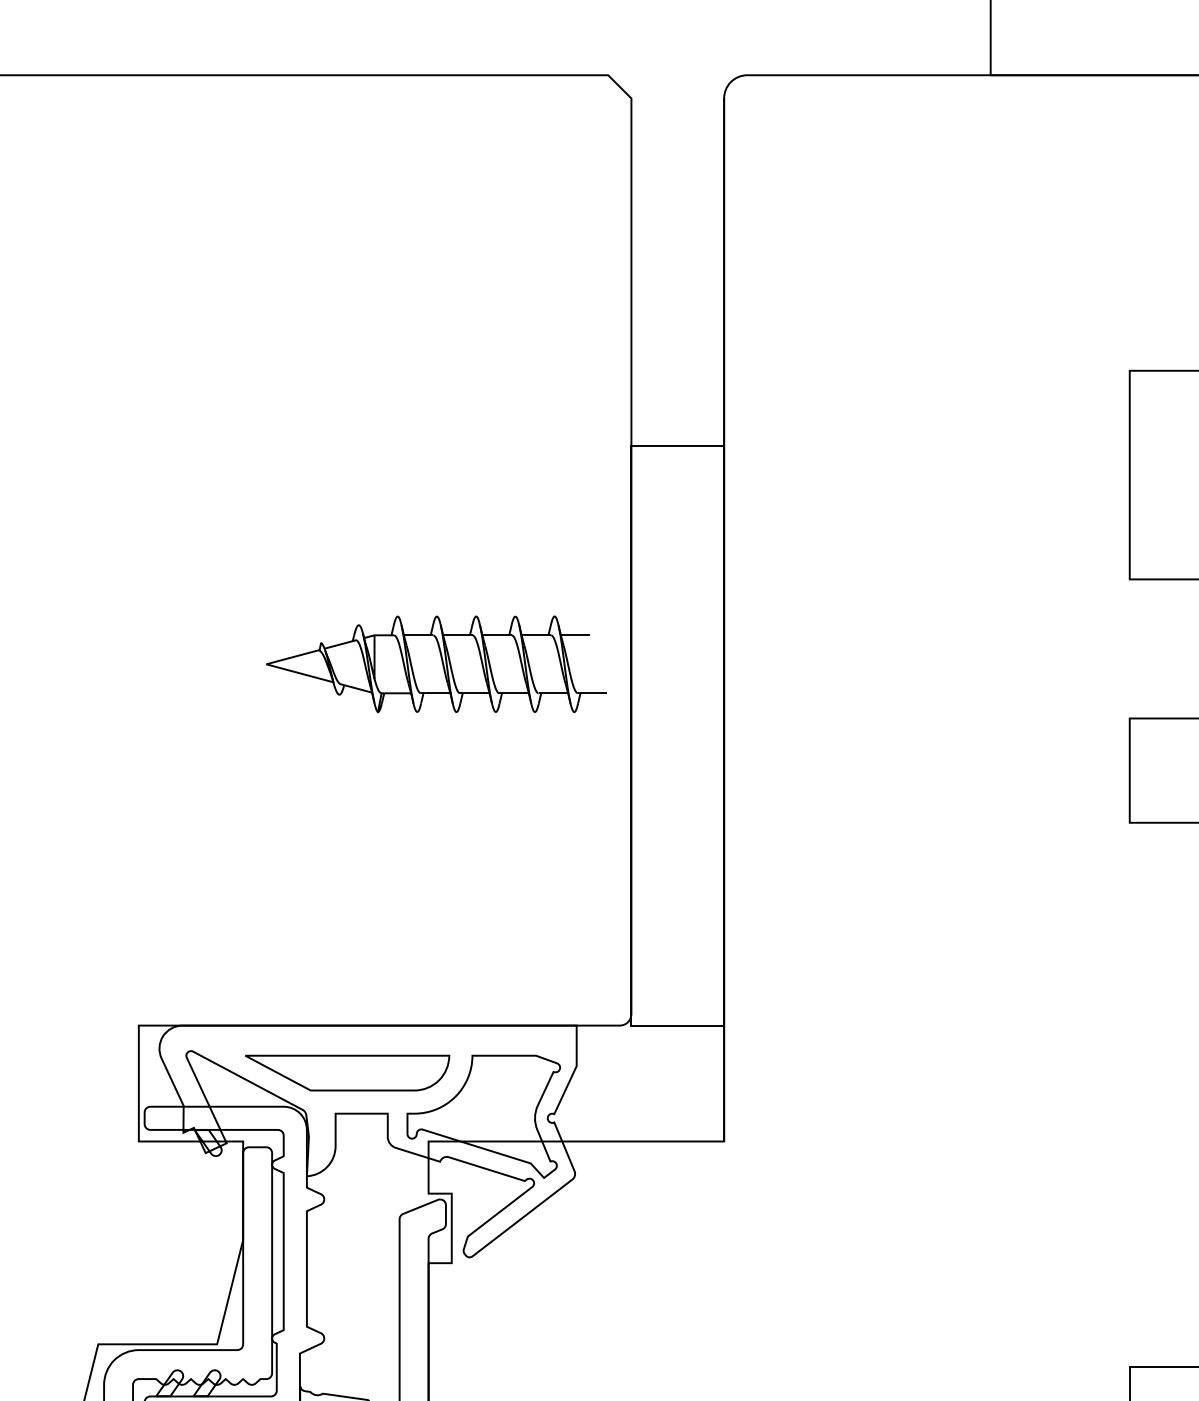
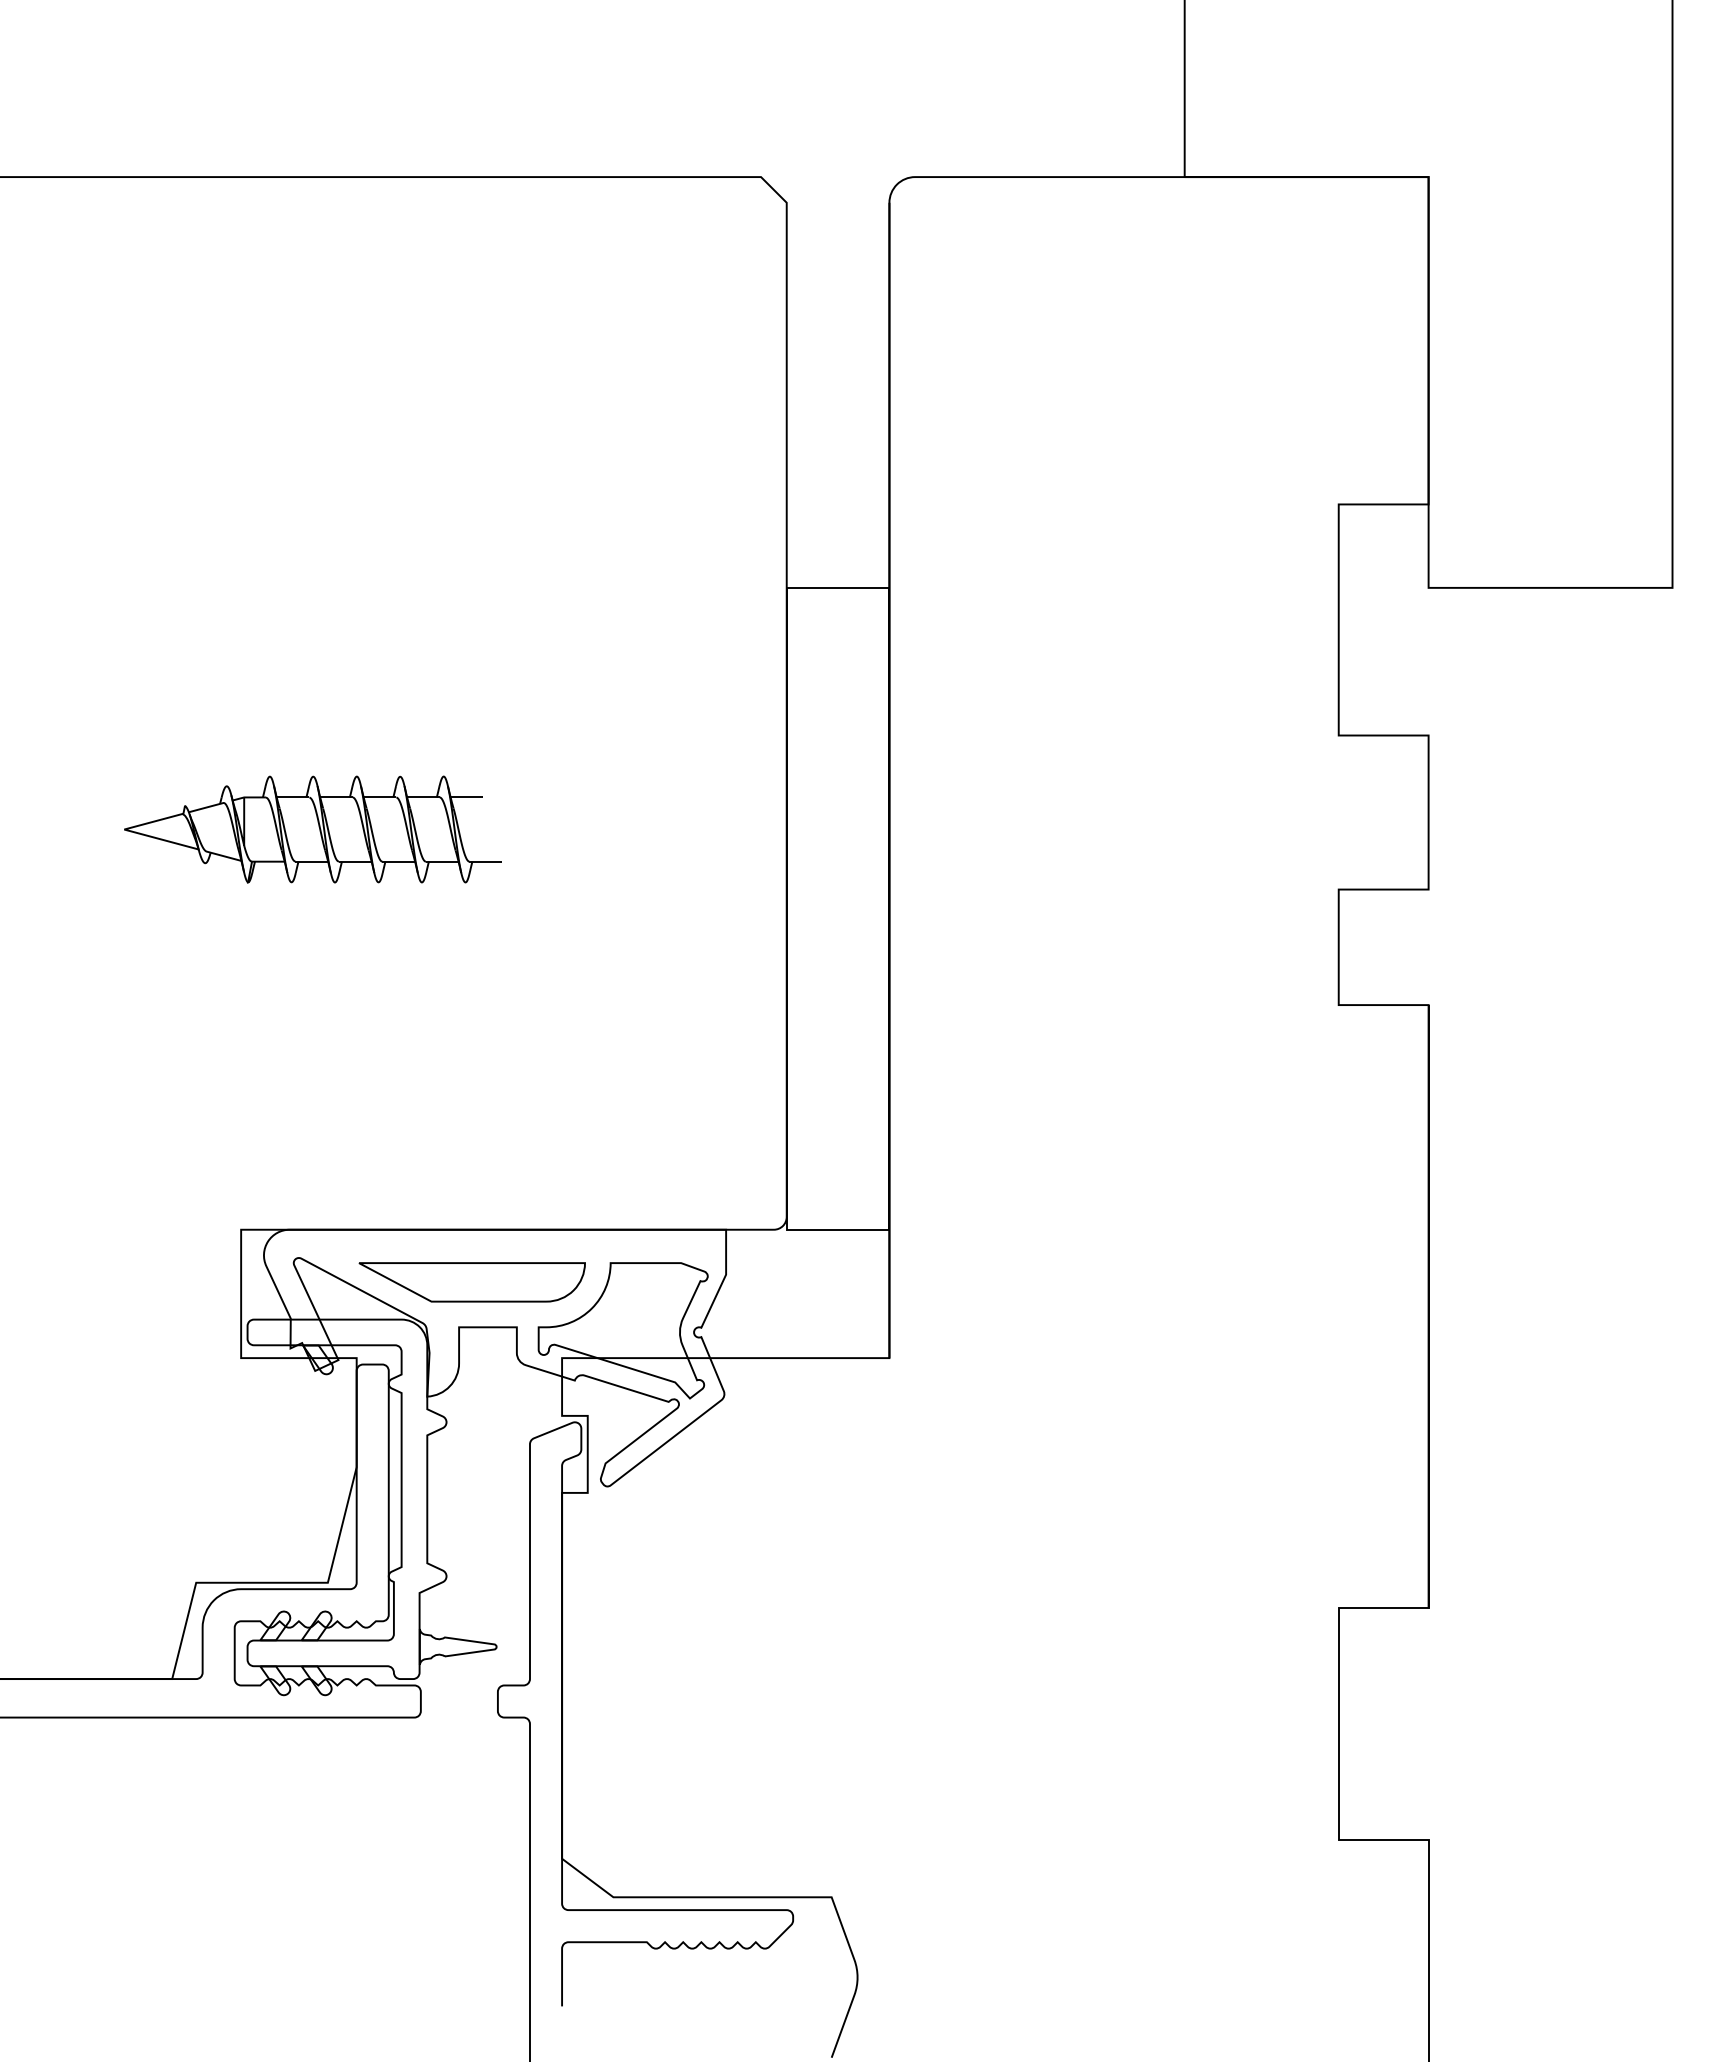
part: (436, 664) -> (312, 829), moved

